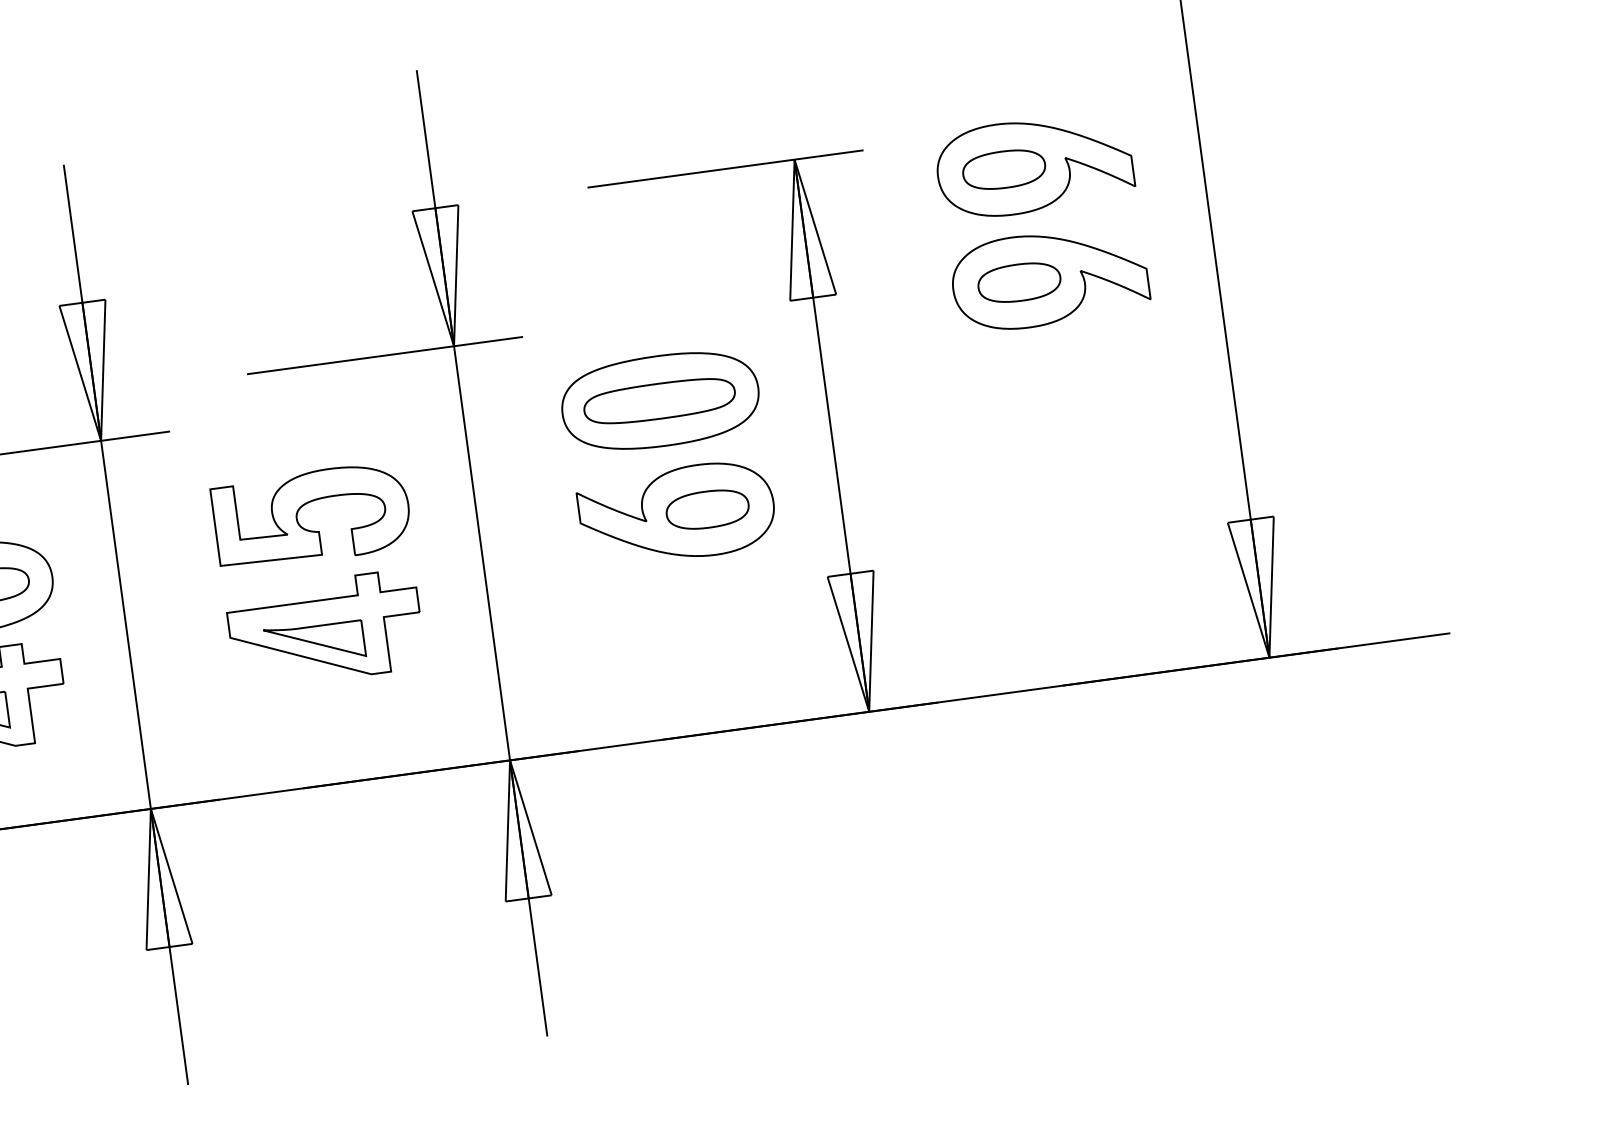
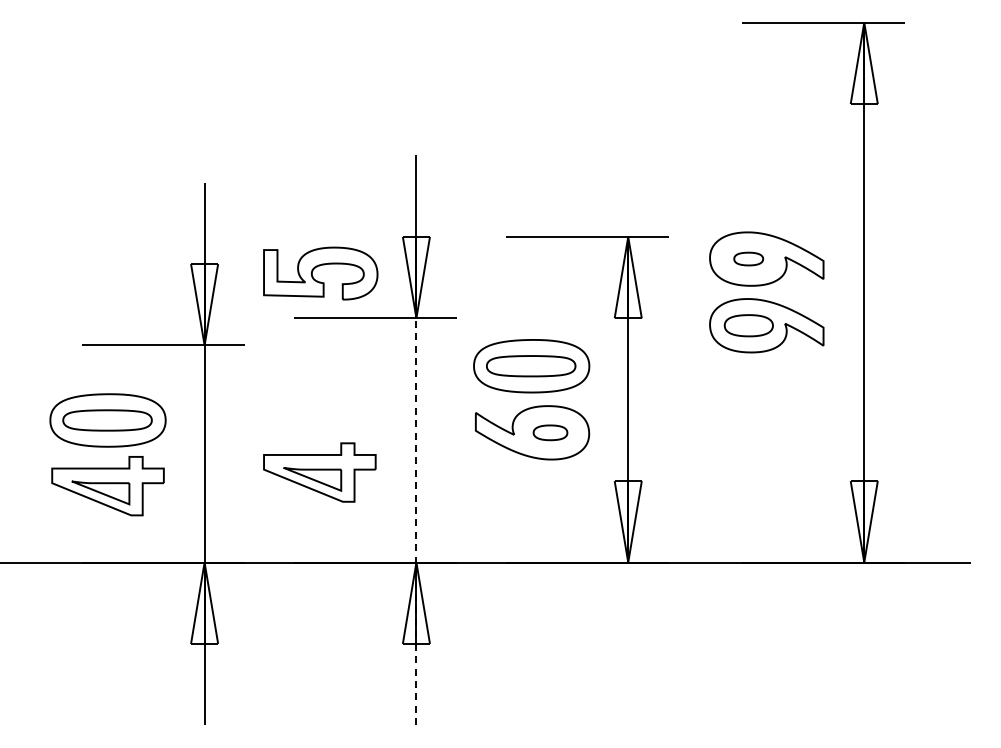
part: (1003, 168) -> (748, 258), size x0.6
part: (304, 506) -> (317, 267), moved
part: (707, 509) -> (550, 432), size x0.7
line: (500, 690) -> (416, 521), solid -> dashed

